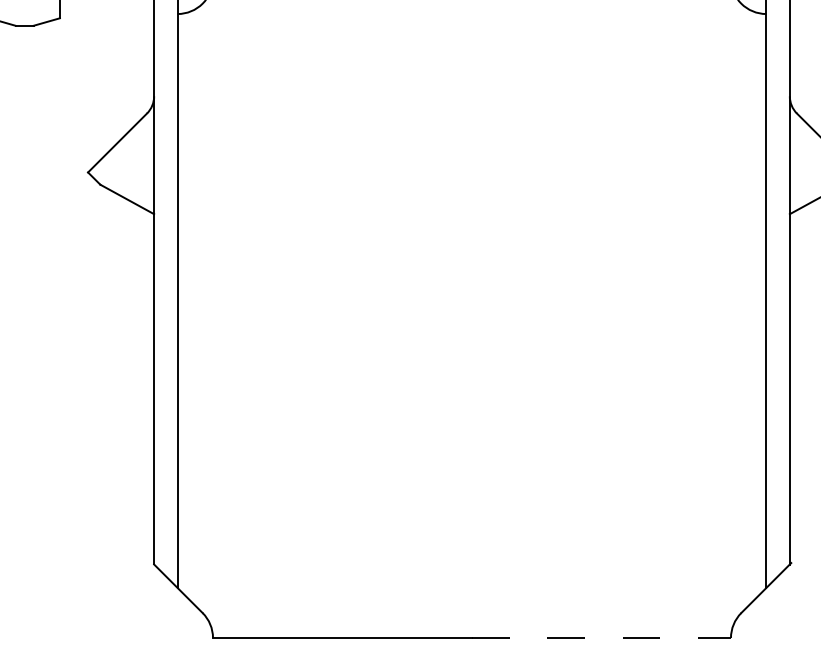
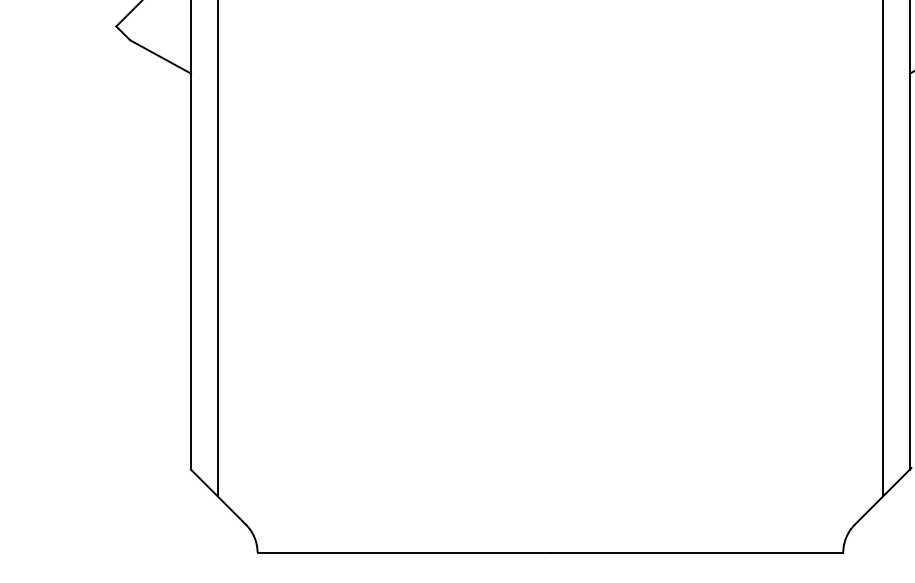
line: (601, 637) -> (696, 552), dashed -> solid

